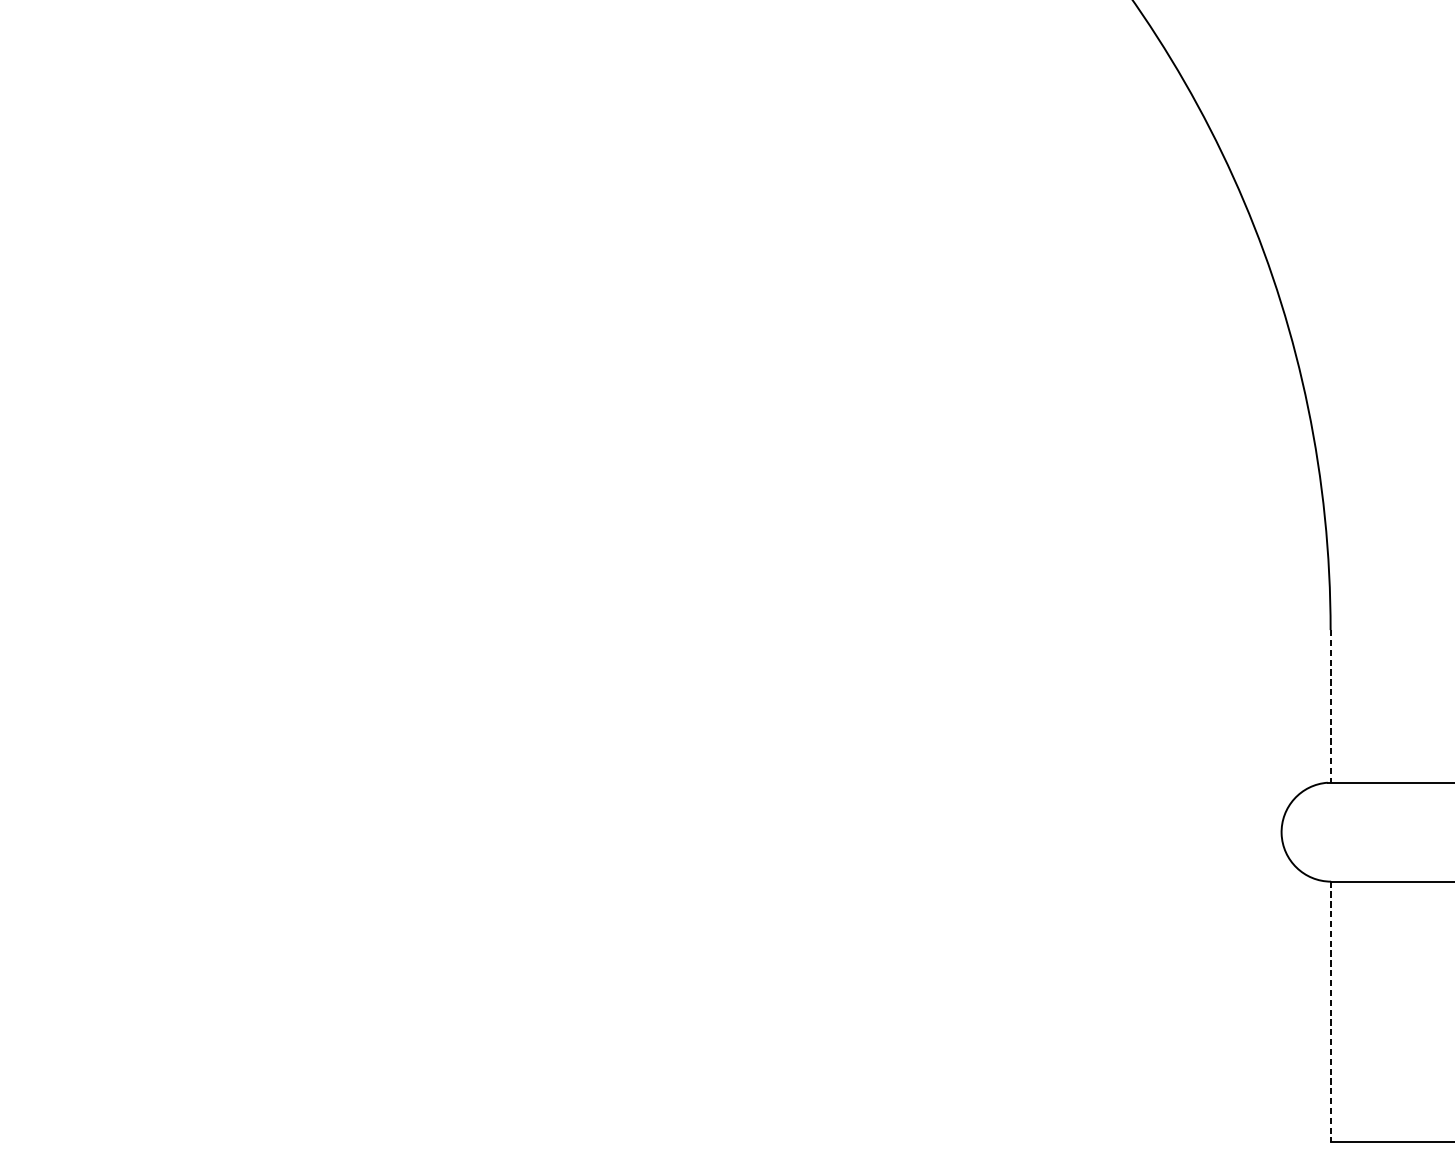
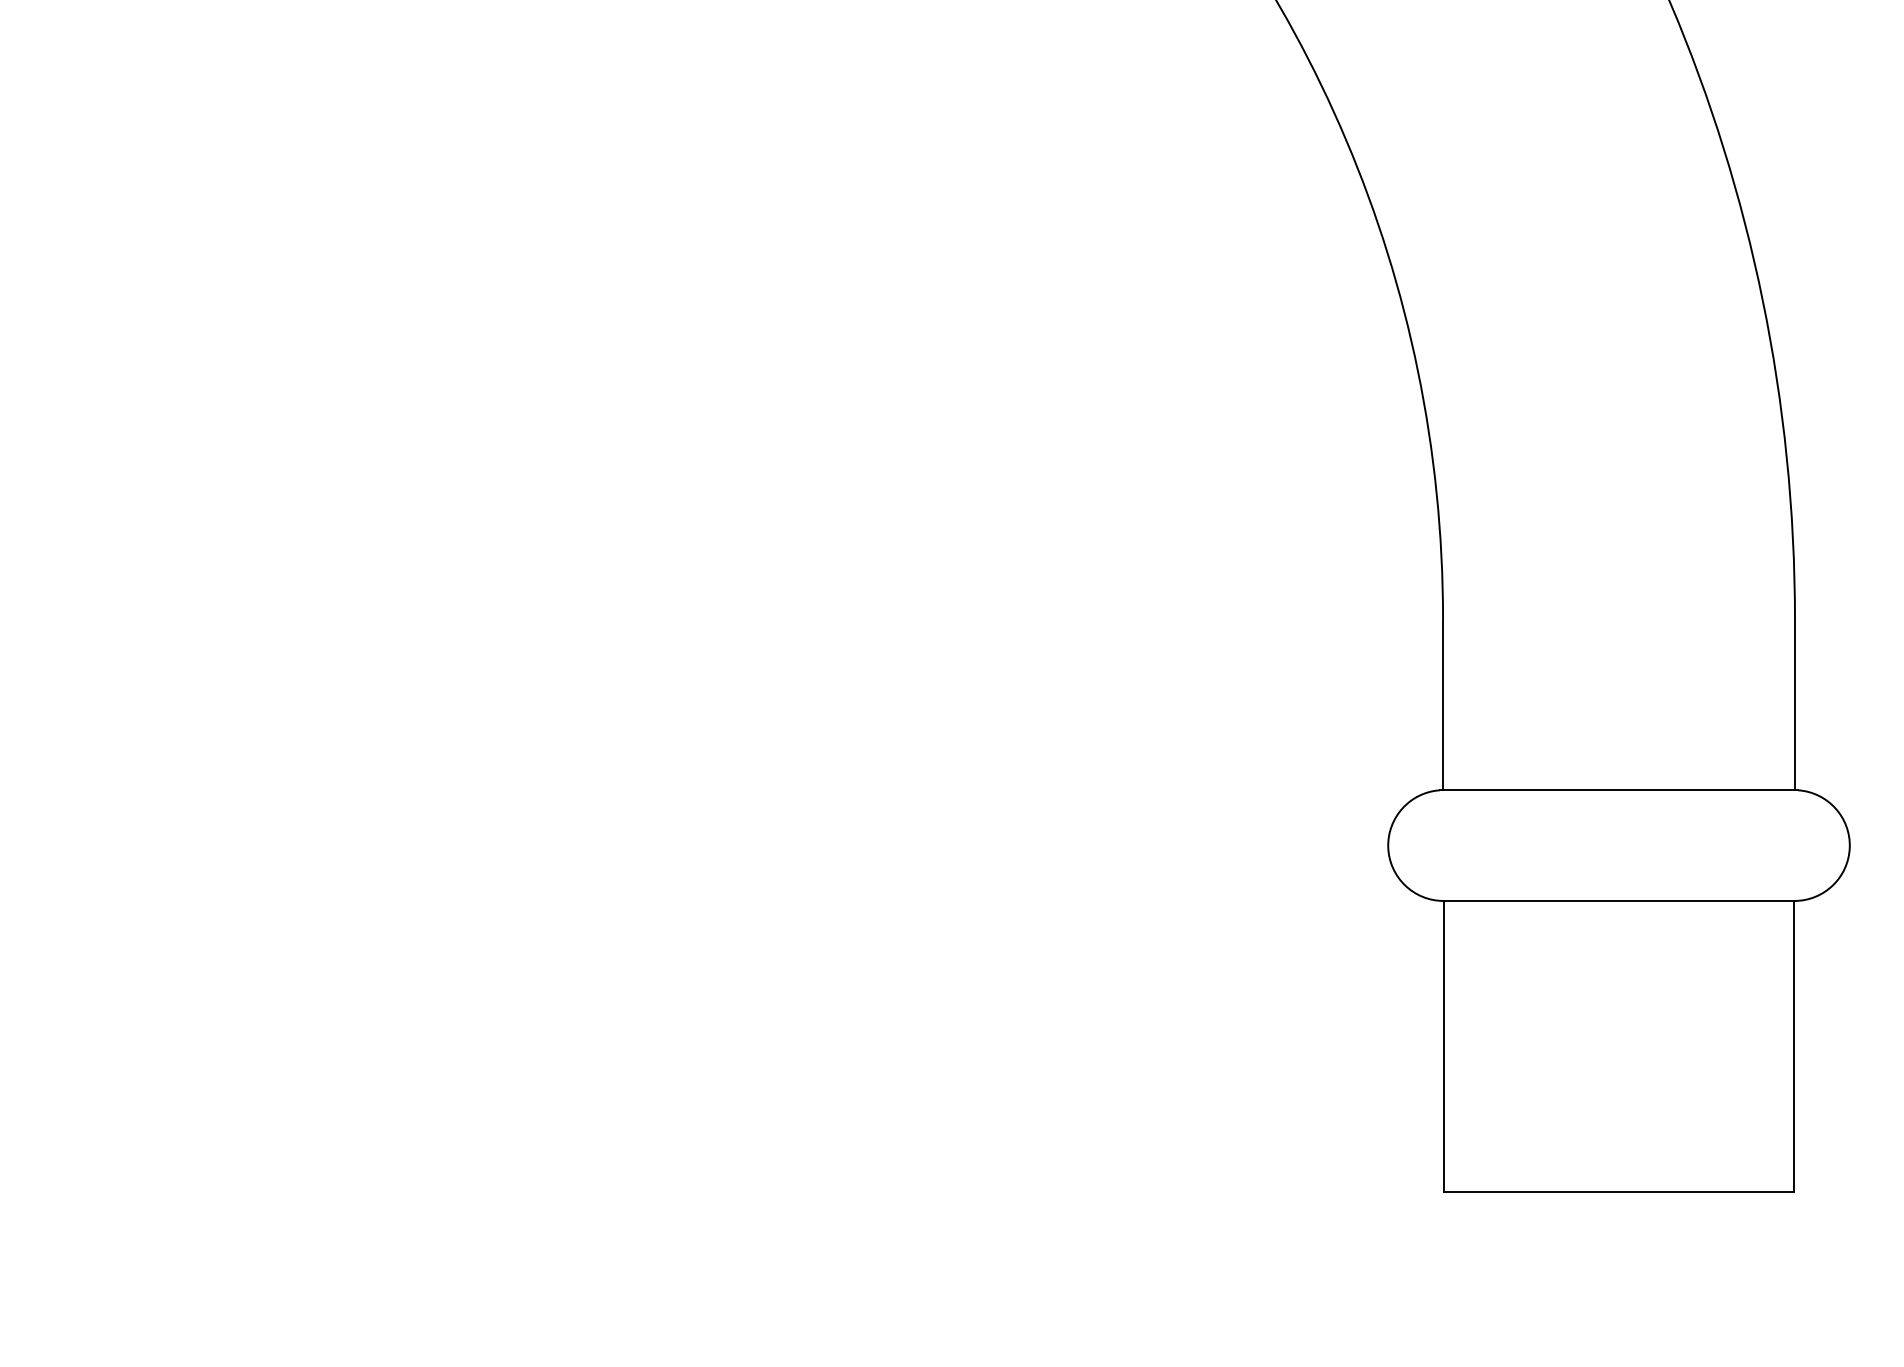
line: (1331, 706) -> (1443, 705), dashed -> solid
line: (1331, 1011) -> (1443, 1046), dashed -> solid

